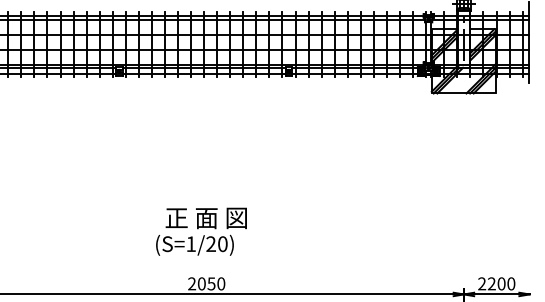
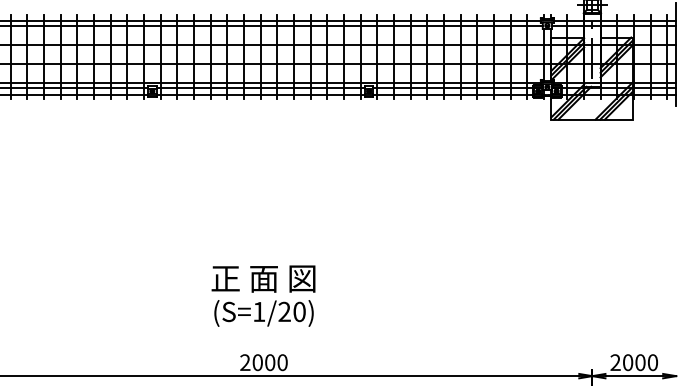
text: (194, 245) -> (263, 313), moved
text: (211, 283) -> (270, 362), 2050 -> 2000
text: (492, 283) -> (628, 362), 2200 -> 2000

